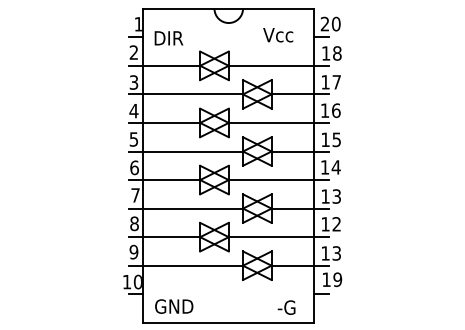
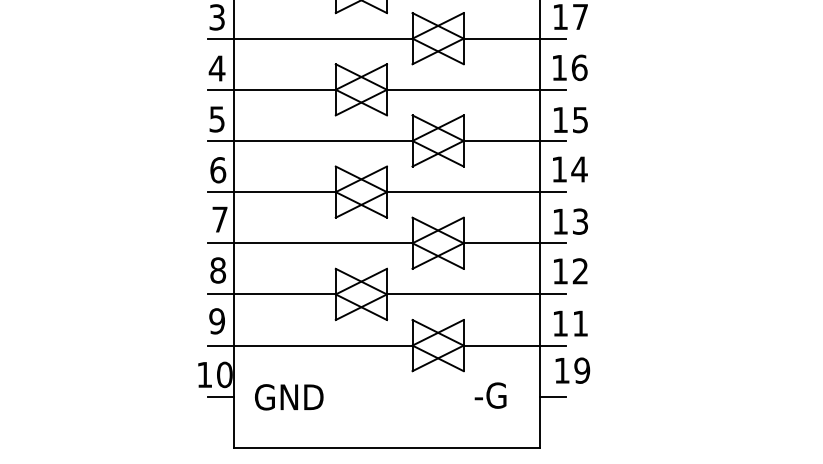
text: (336, 253) -> (579, 323), 13 -> 11
text: (174, 306) -> (289, 397), moved
text: (286, 307) -> (490, 395), moved

